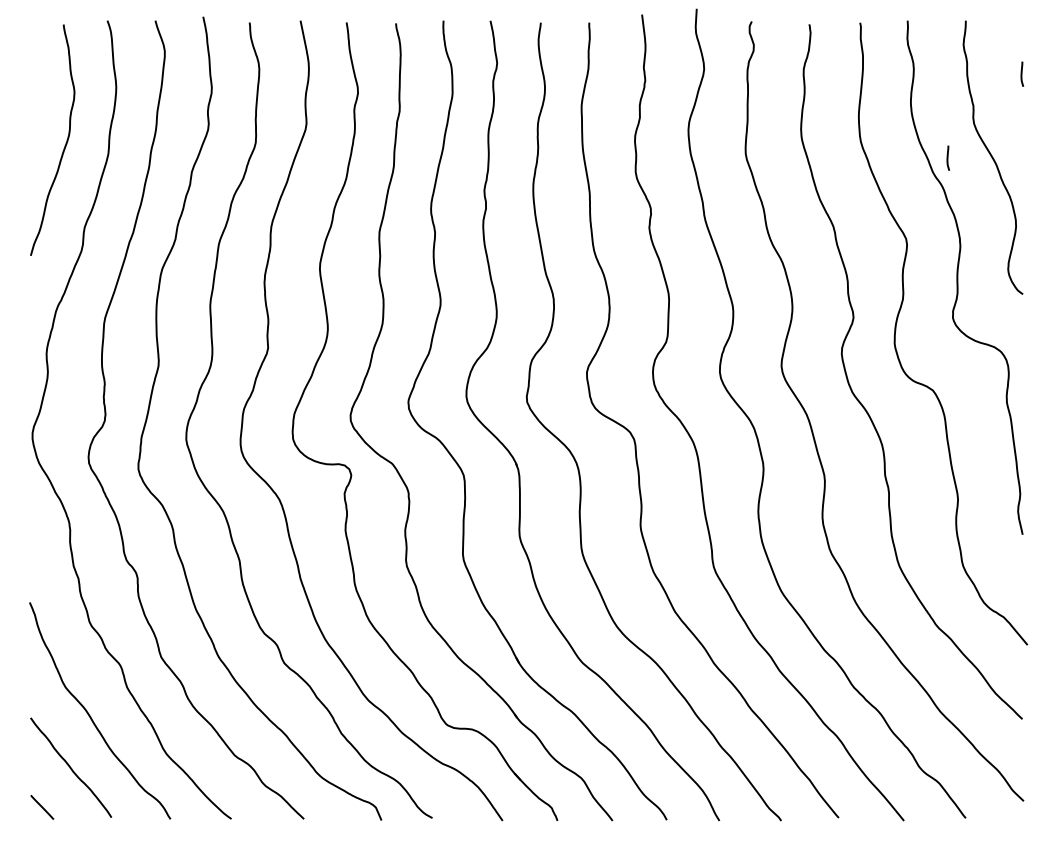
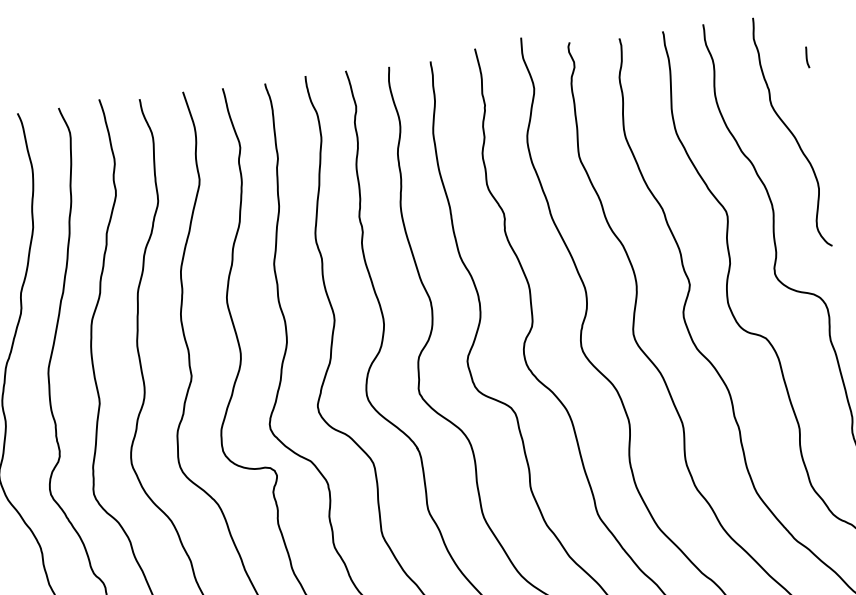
curve: (948, 157) -> (753, 137), removed

